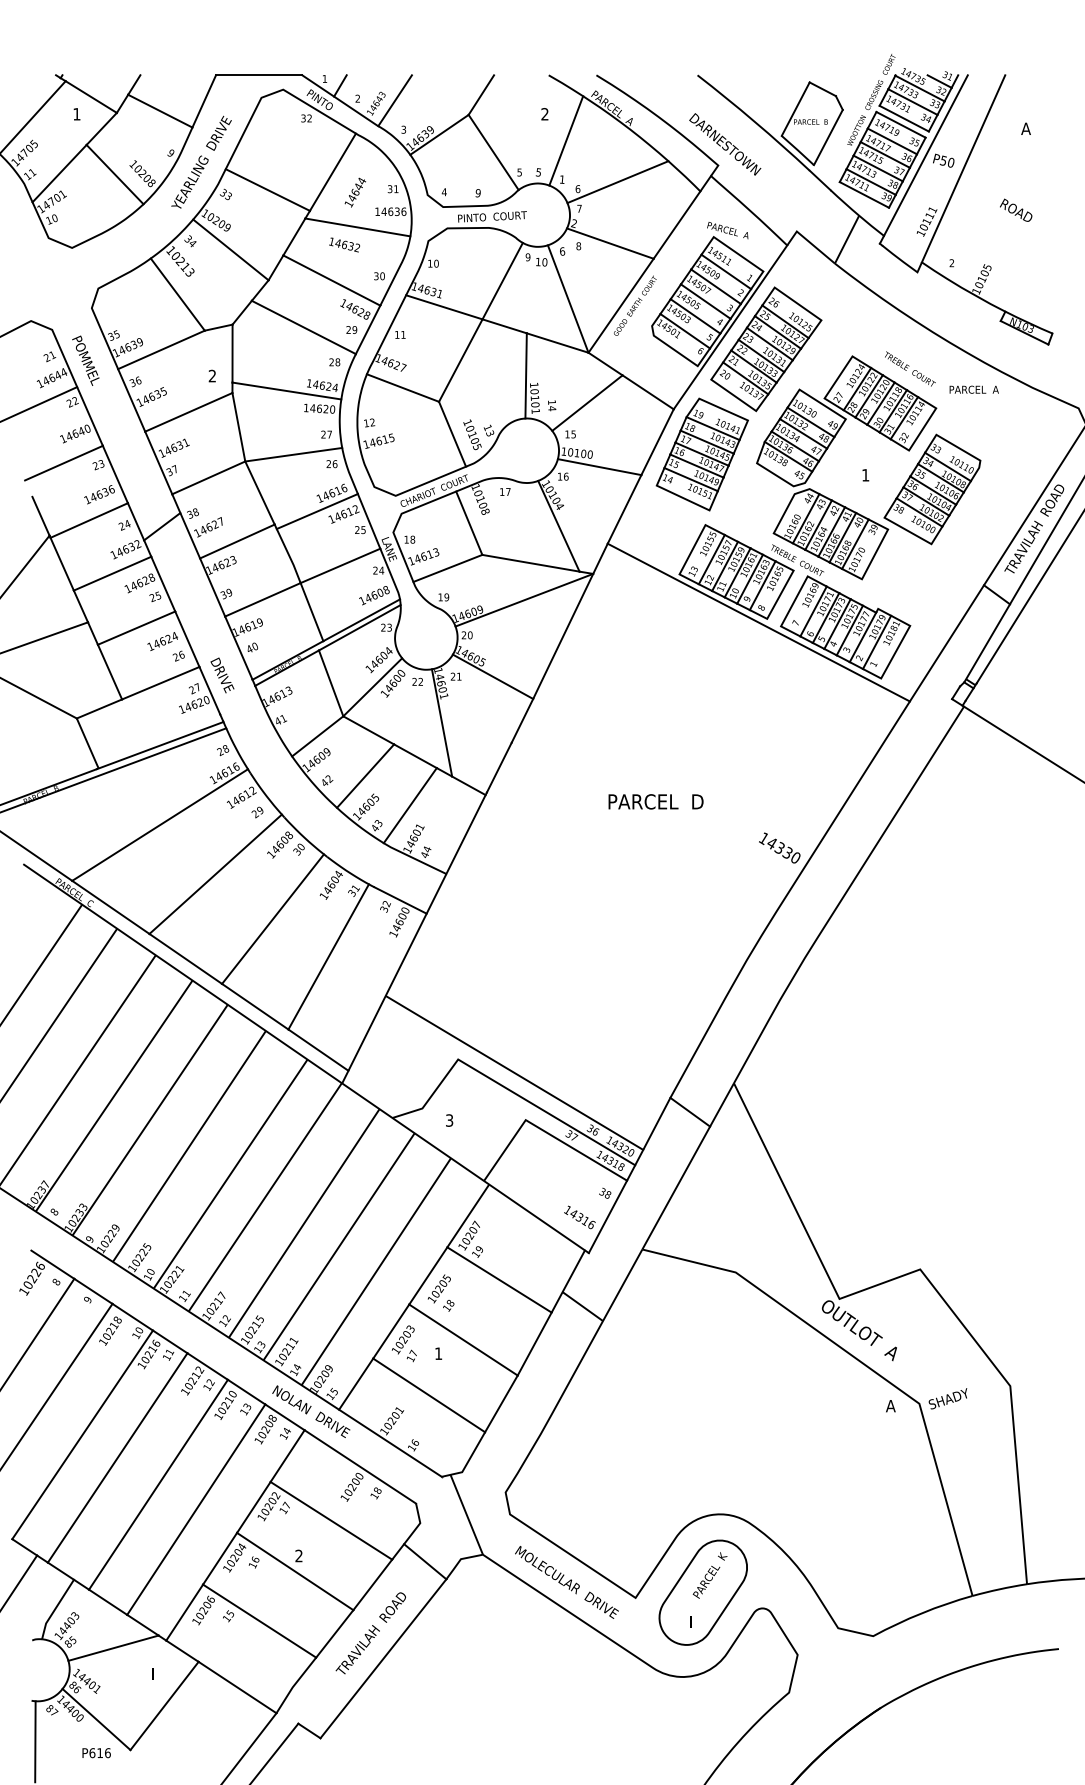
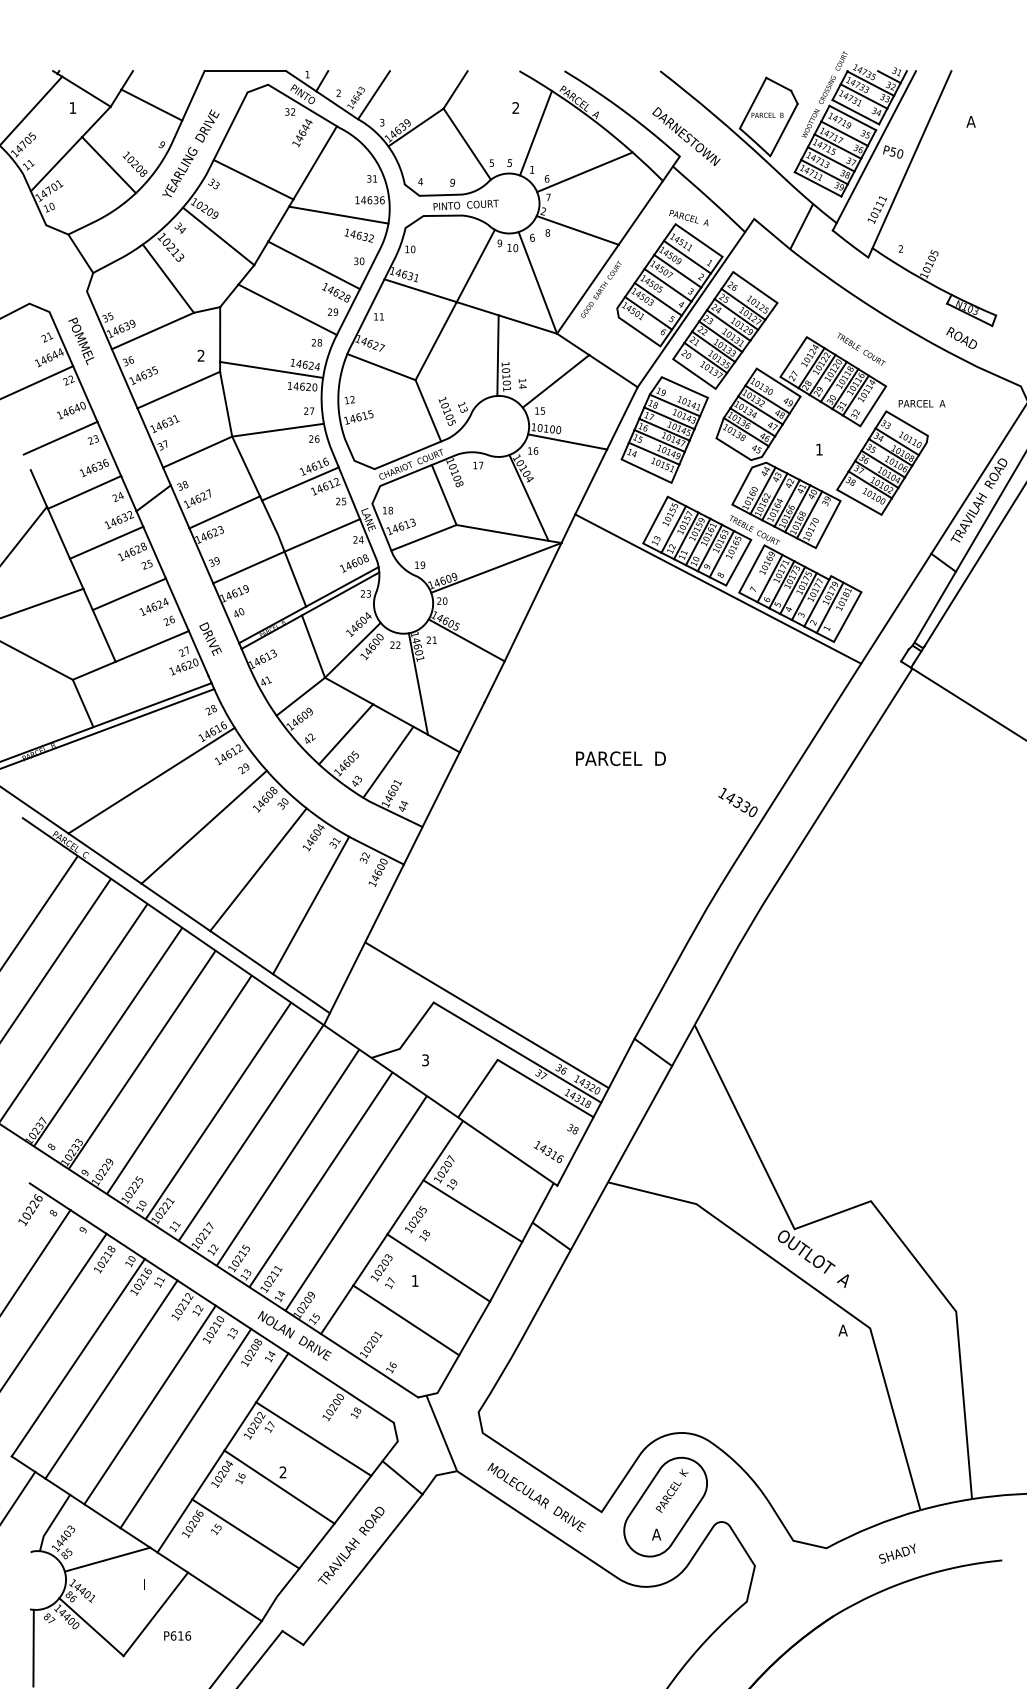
text: (355, 192) -> (302, 133), moved
text: (1015, 209) -> (961, 337), moved
text: (343, 244) -> (358, 235), moved
line: (84, 267) -> (80, 253), added
text: (973, 389) -> (921, 403), moved
text: (948, 1398) -> (897, 1553), moved
text: (693, 1621) -> (656, 1534), I -> A
text: (96, 1752) -> (177, 1635), moved

